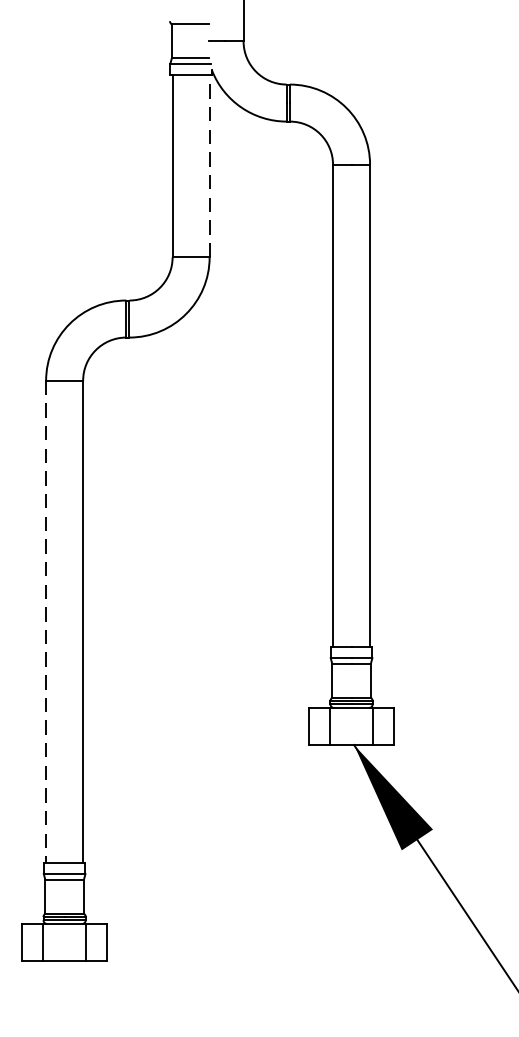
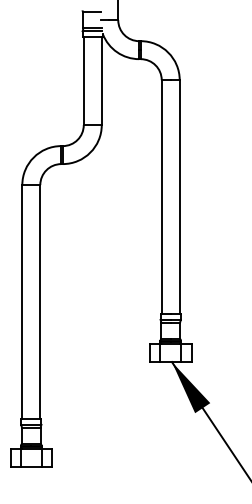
line: (209, 165) -> (101, 80), dashed -> solid
line: (46, 622) -> (22, 302), dashed -> solid

